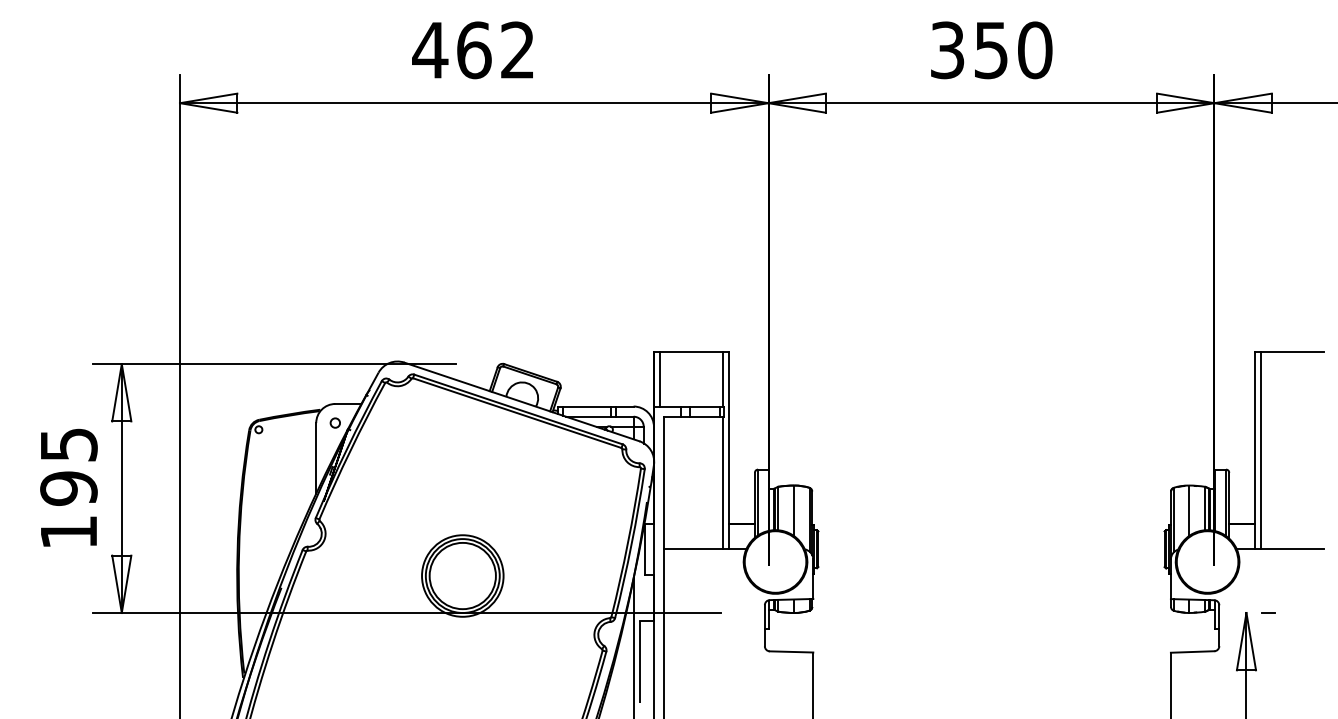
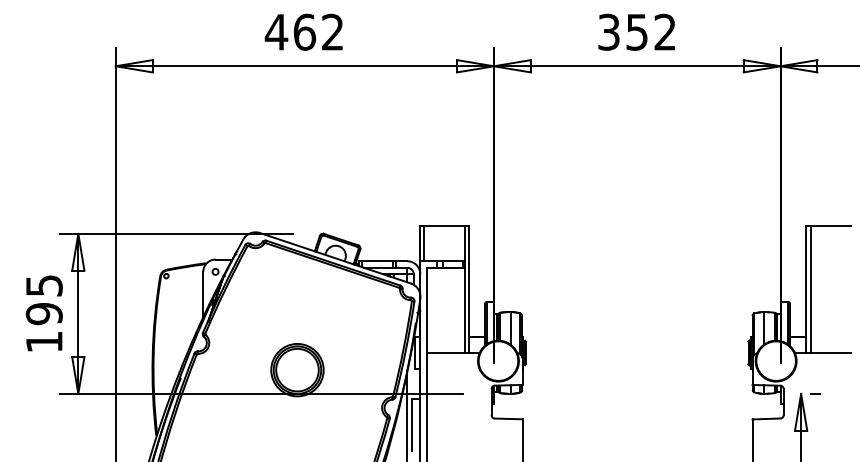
text: (1035, 49) -> (665, 31), 350 -> 352

